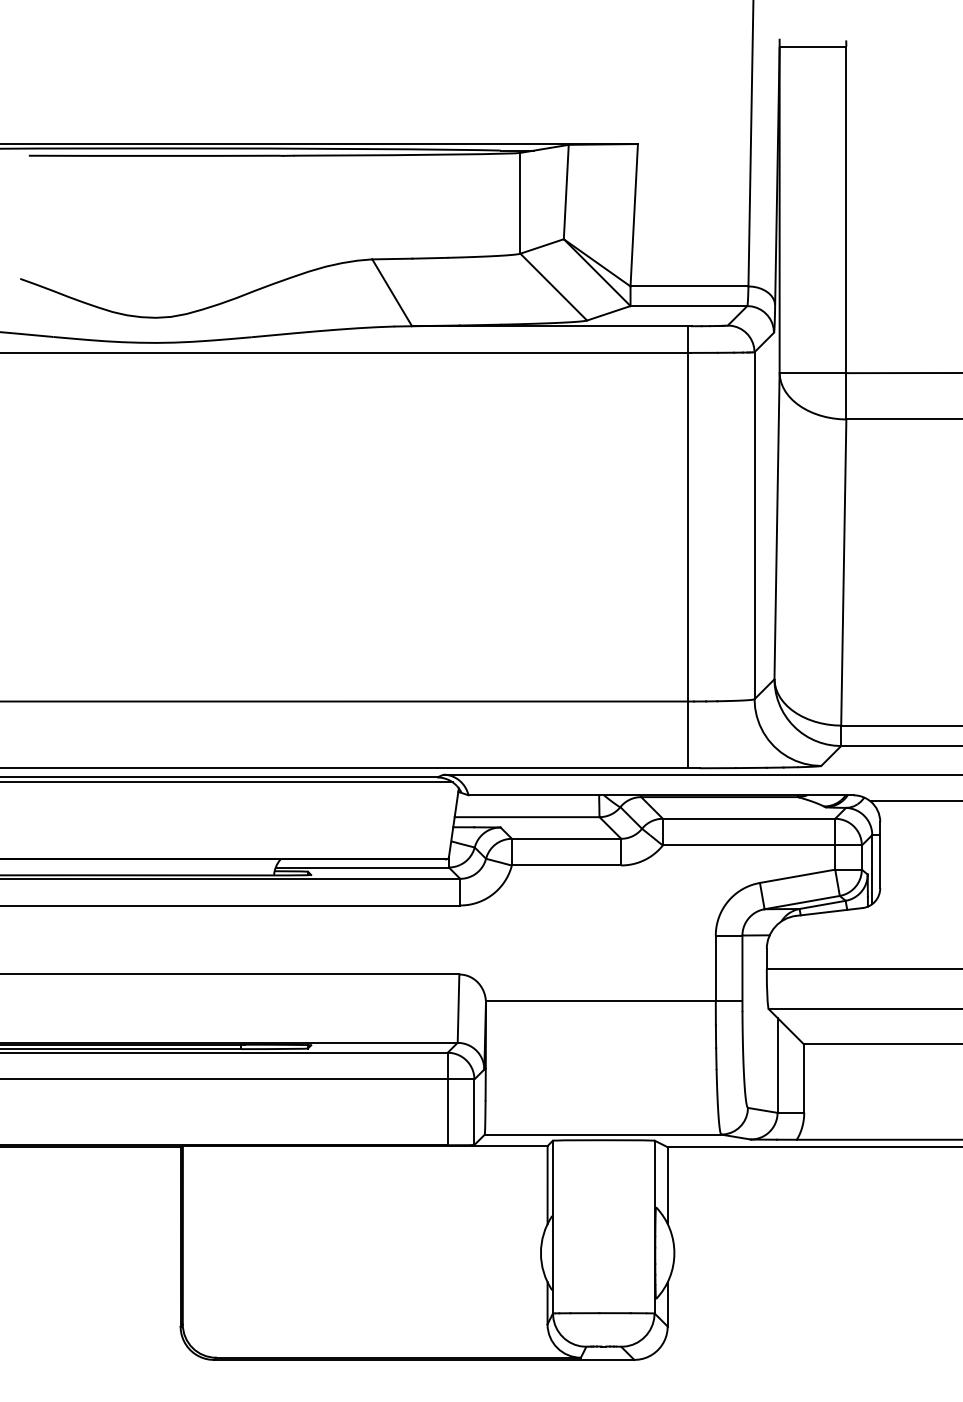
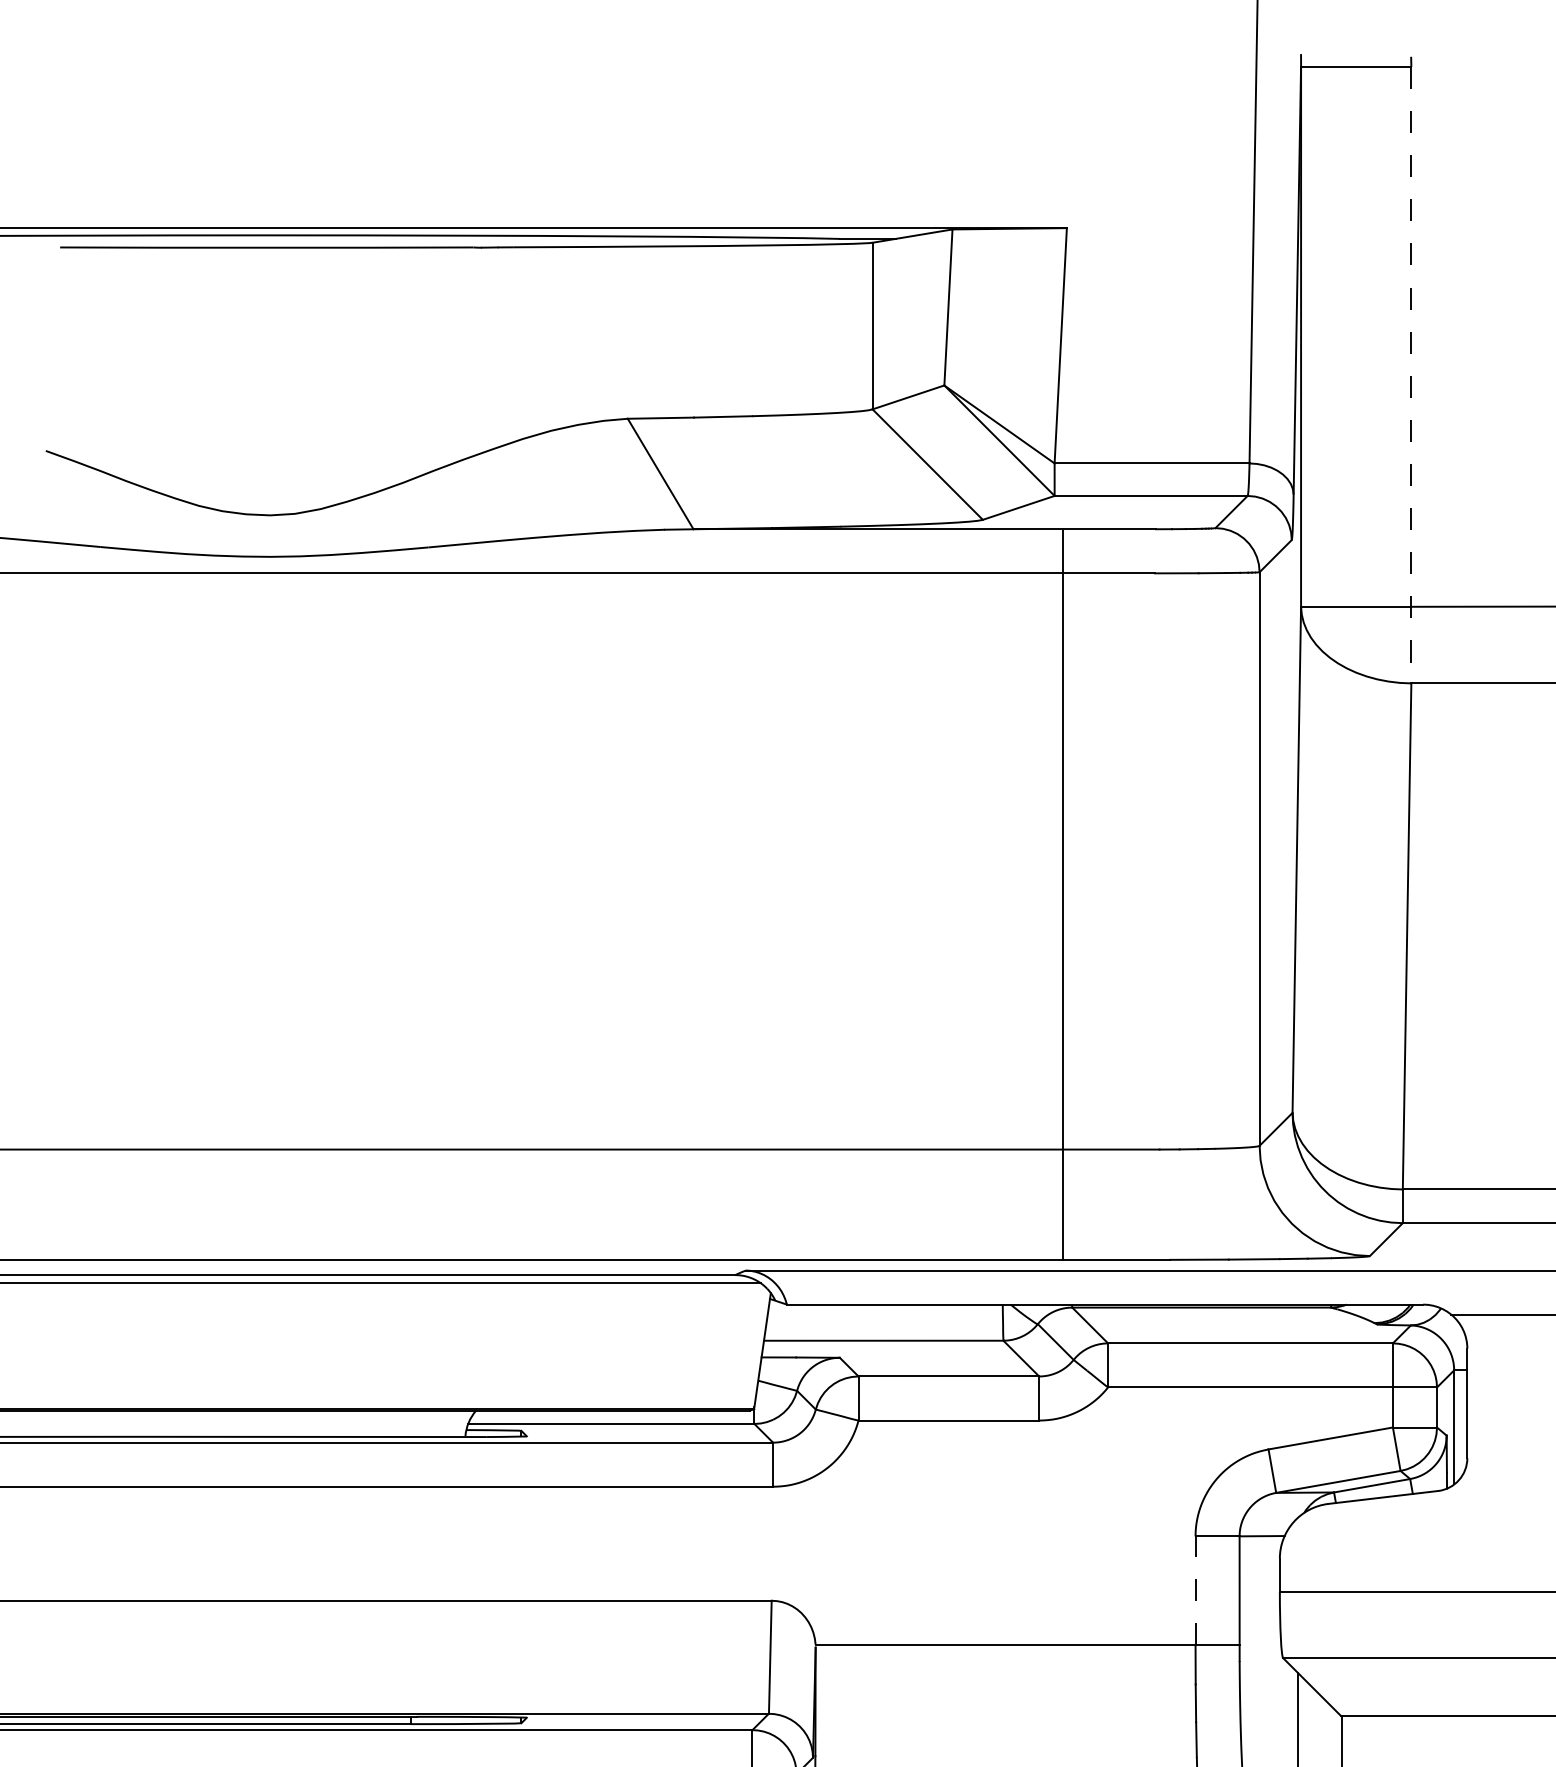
line: (846, 233) -> (1411, 375), solid -> dashed
line: (687, 547) -> (1062, 894), moved
line: (715, 968) -> (1195, 1590), solid -> dashed

